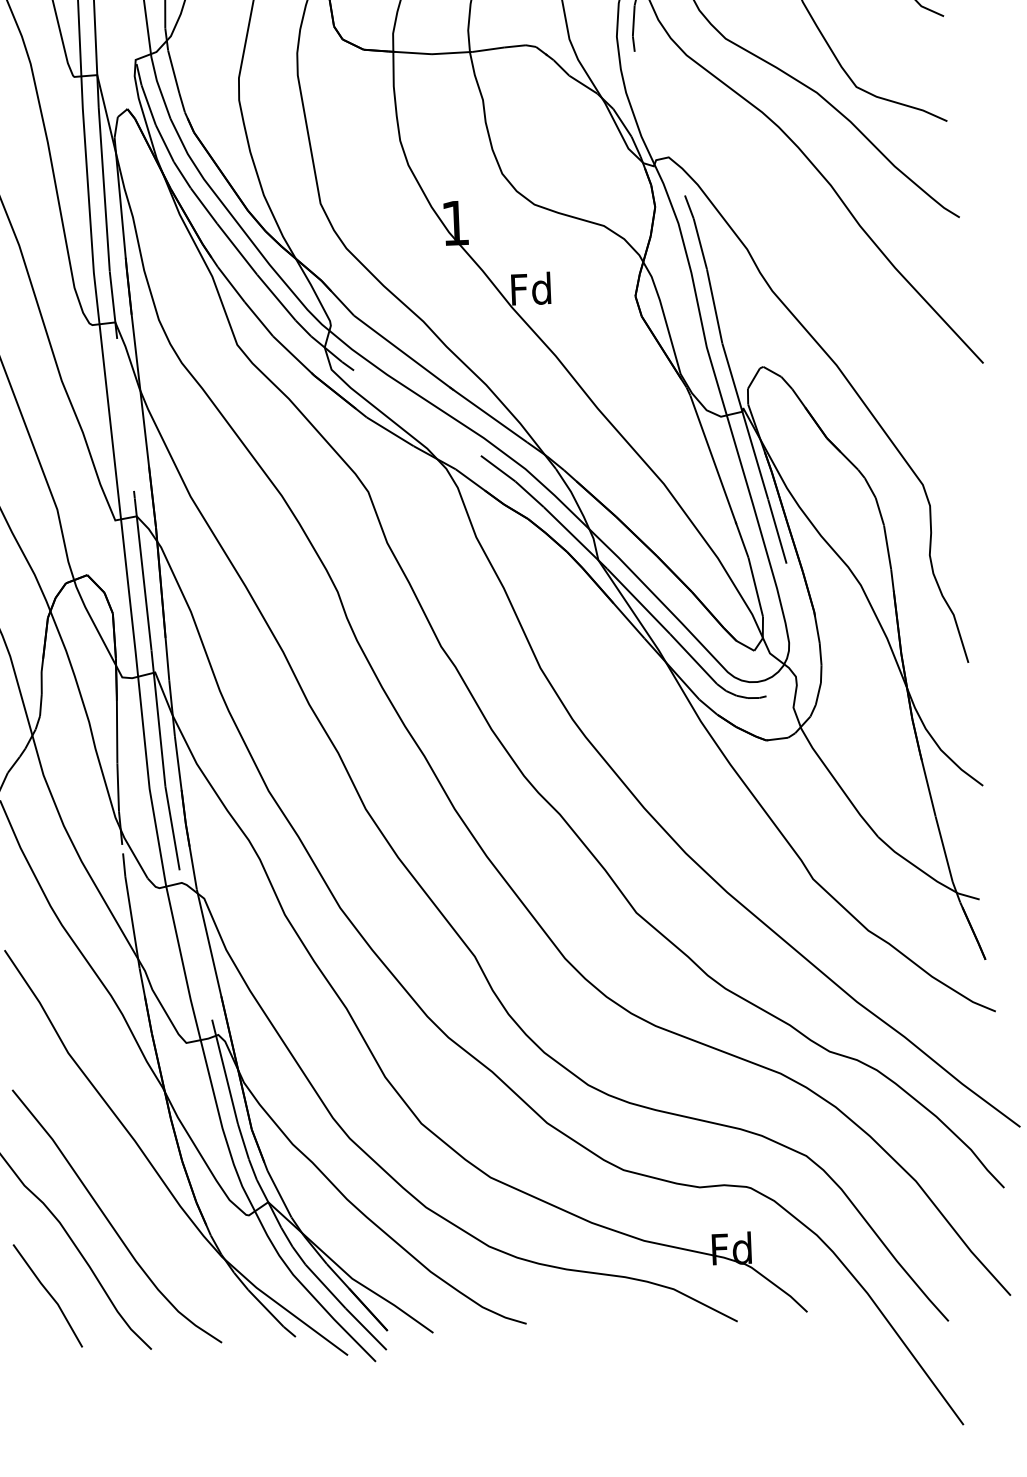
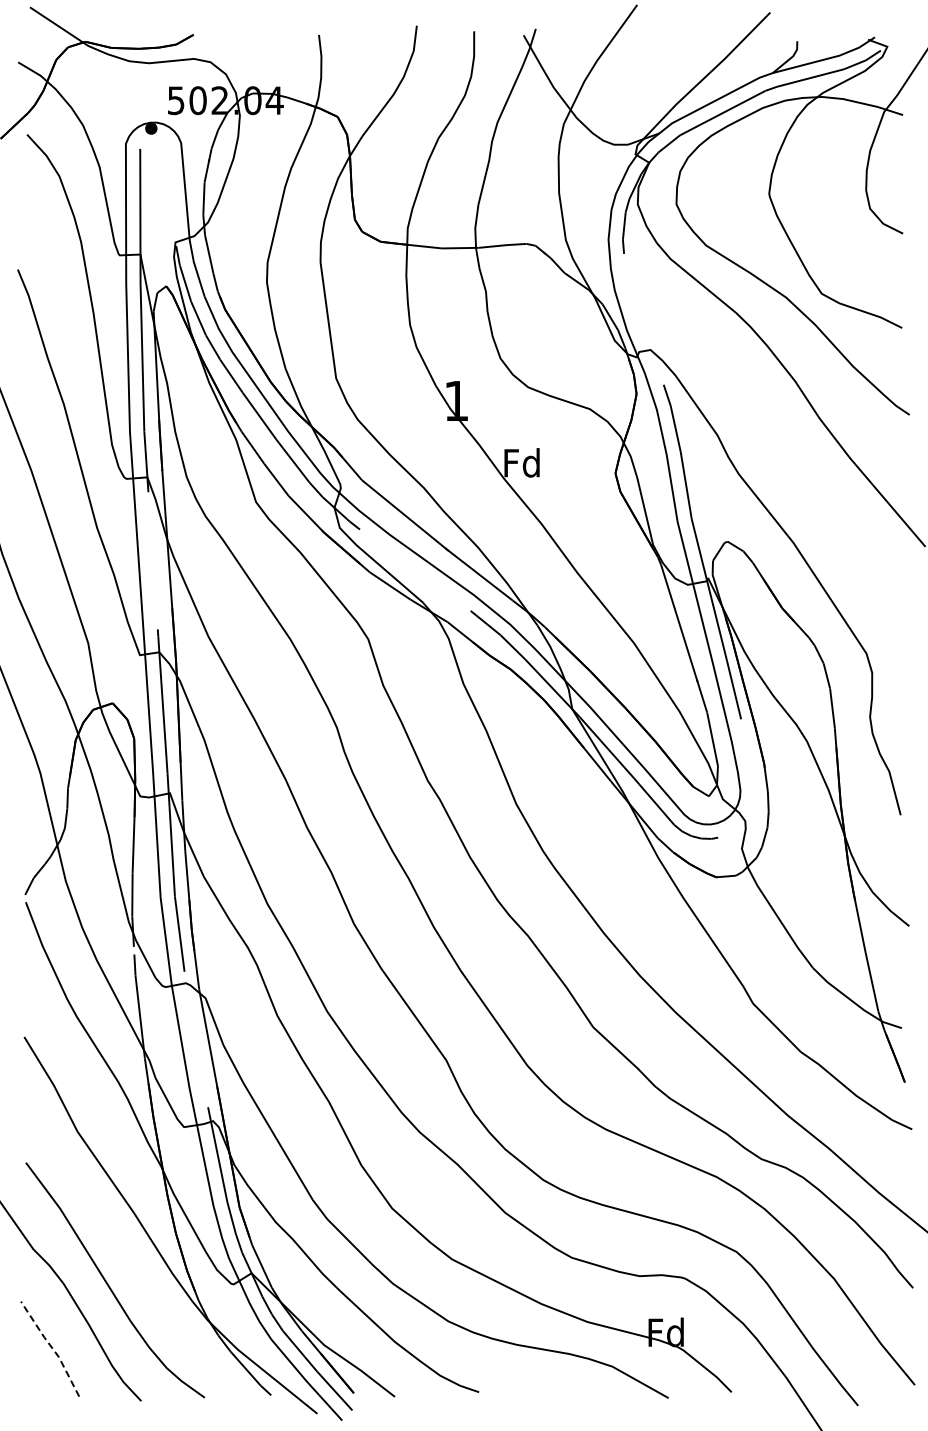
line: (49, 1294) -> (51, 1347), solid -> dashed

